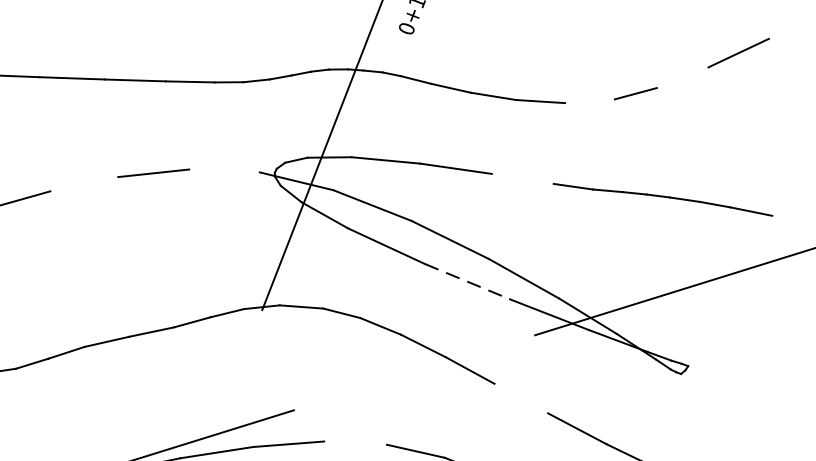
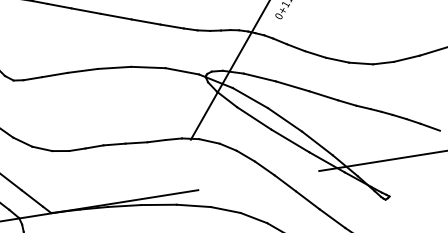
line: (681, 77) -> (406, 58), added
line: (590, 101) -> (361, 63), added
line: (224, 171) -> (182, 71), added
line: (522, 178) -> (323, 95), added
line: (83, 183) -> (114, 67), added
line: (468, 282) -> (290, 141), dashed -> solid
line: (520, 399) -> (307, 200), added
line: (354, 442) -> (225, 209), added

